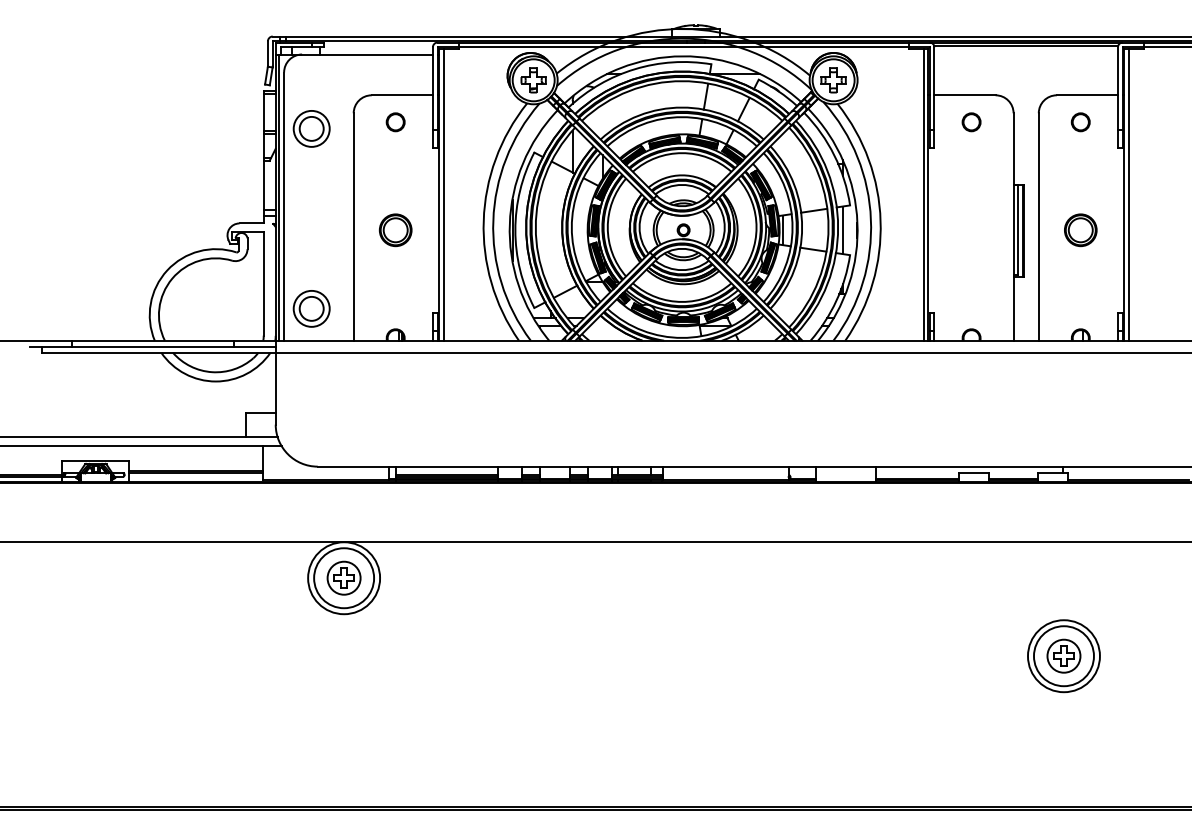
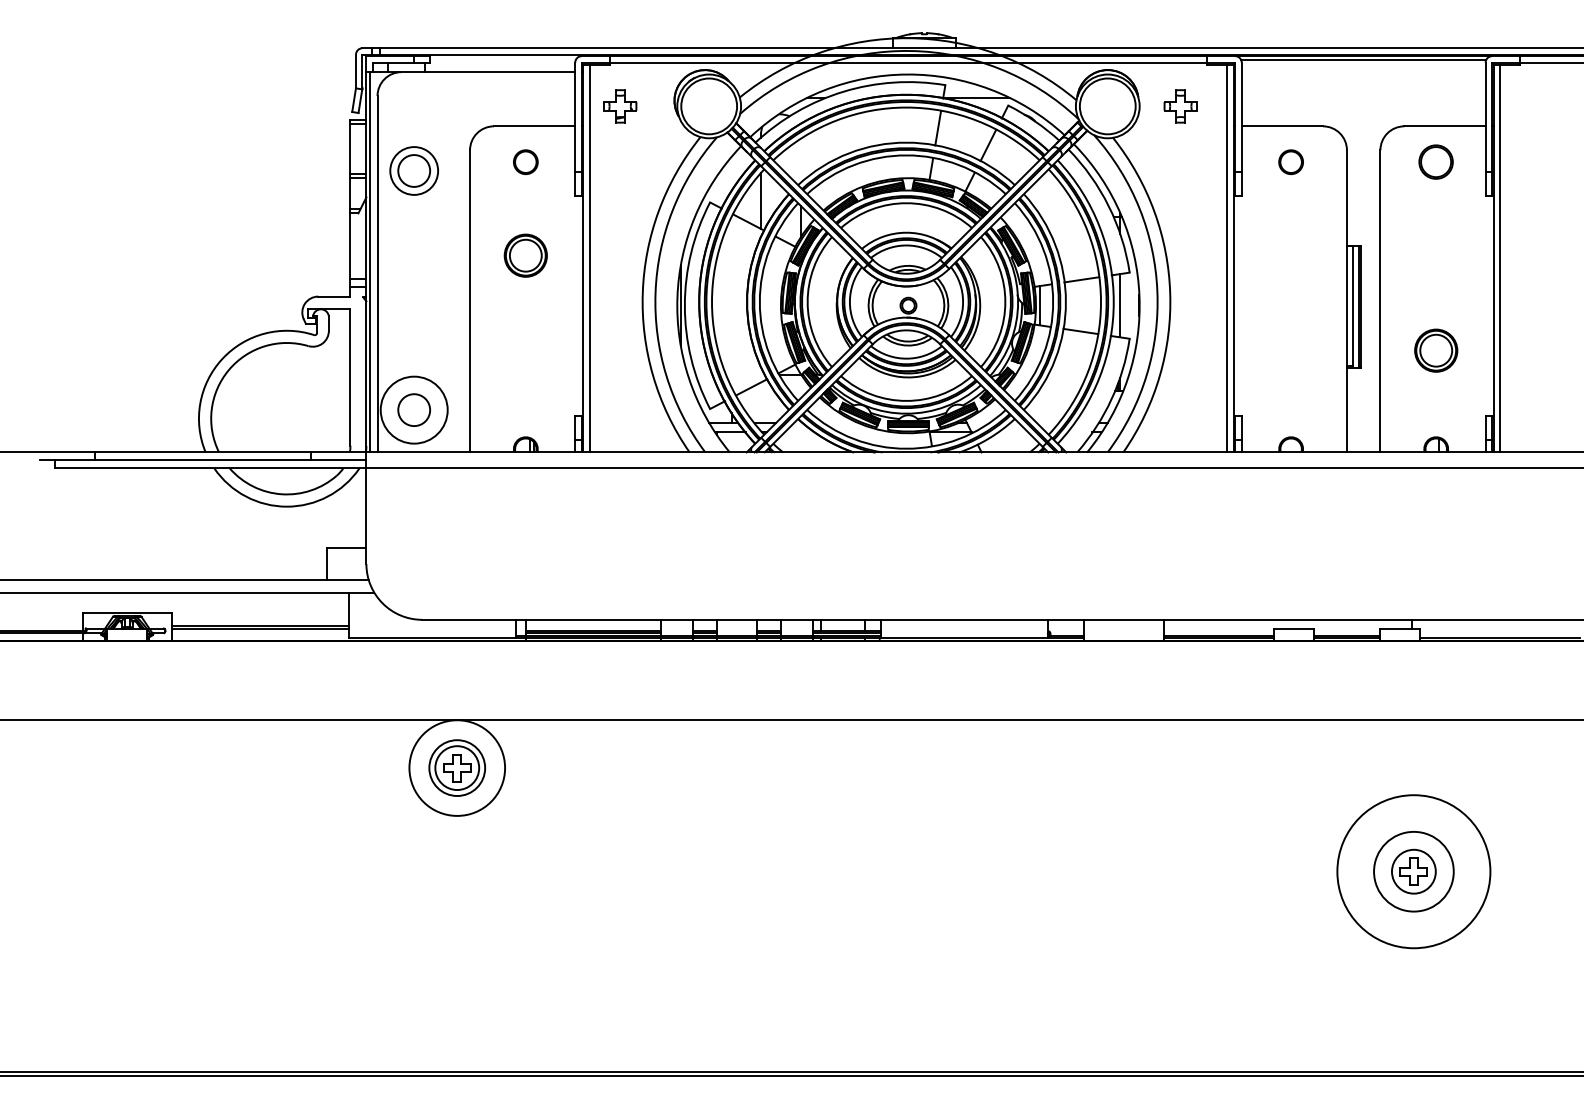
part: (533, 80) -> (620, 106), moved
part: (833, 80) -> (1180, 106), moved
part: (1080, 122) -> (1436, 162), size x1.4
part: (395, 230) -> (525, 255), moved
part: (1080, 230) -> (1436, 350), moved
circle: (311, 309) -> (414, 410), size x1.4
circle: (344, 577) -> (457, 767), size x0.7
circle: (1063, 656) -> (1413, 871), size x1.6

